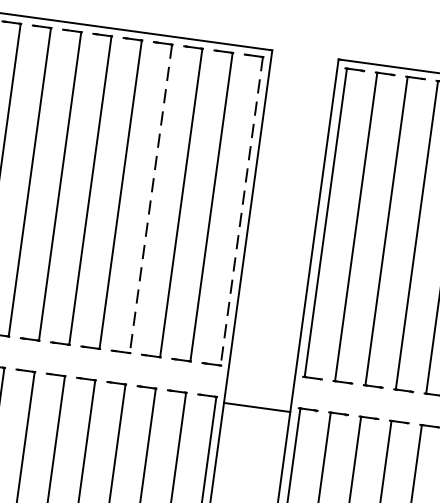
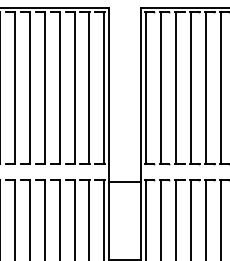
line: (150, 199) -> (59, 88), dashed -> solid
line: (241, 212) -> (104, 88), dashed -> solid

